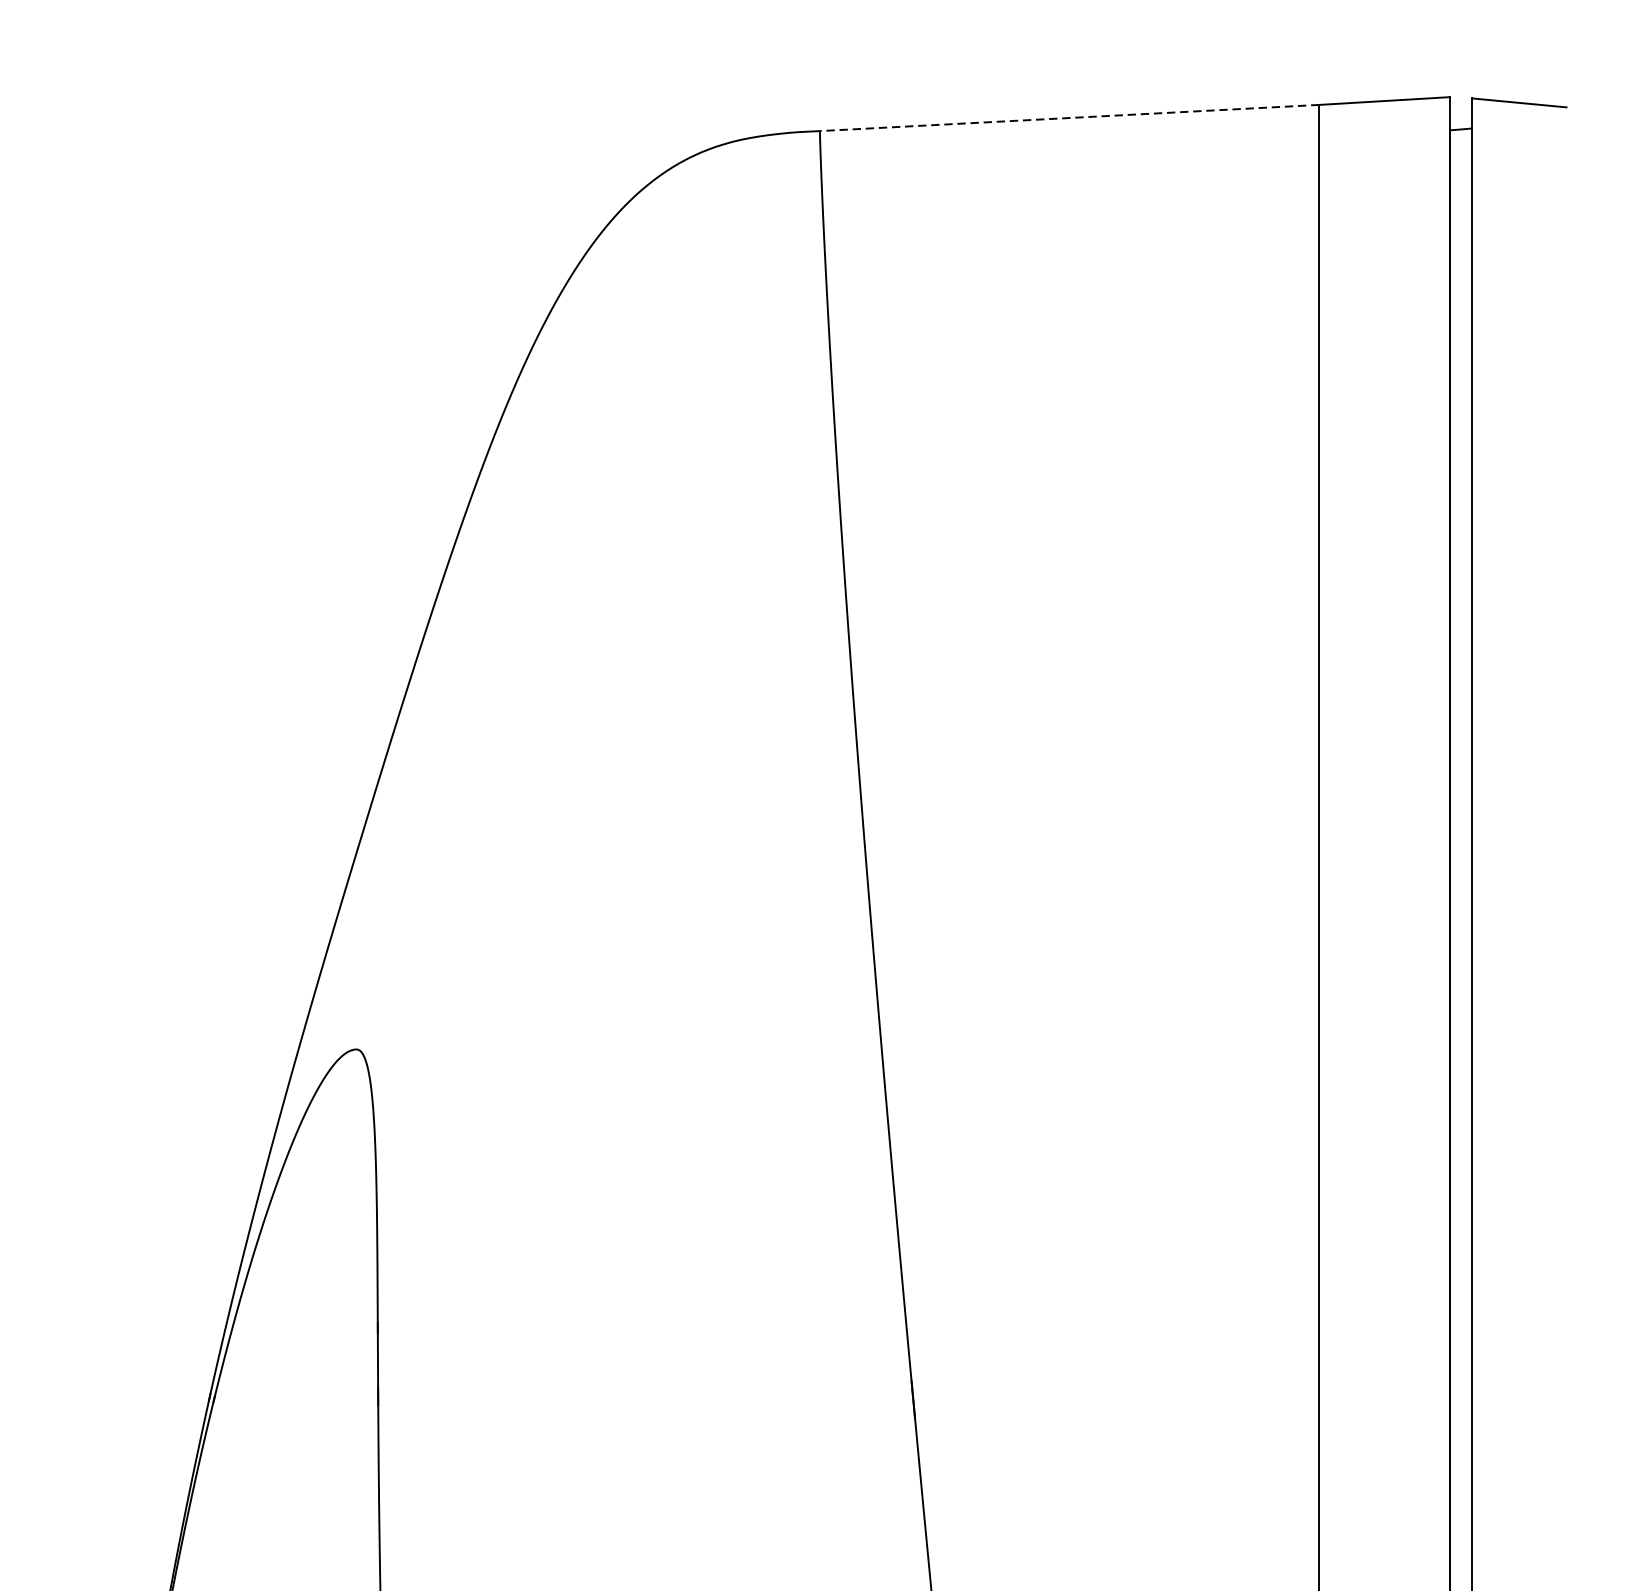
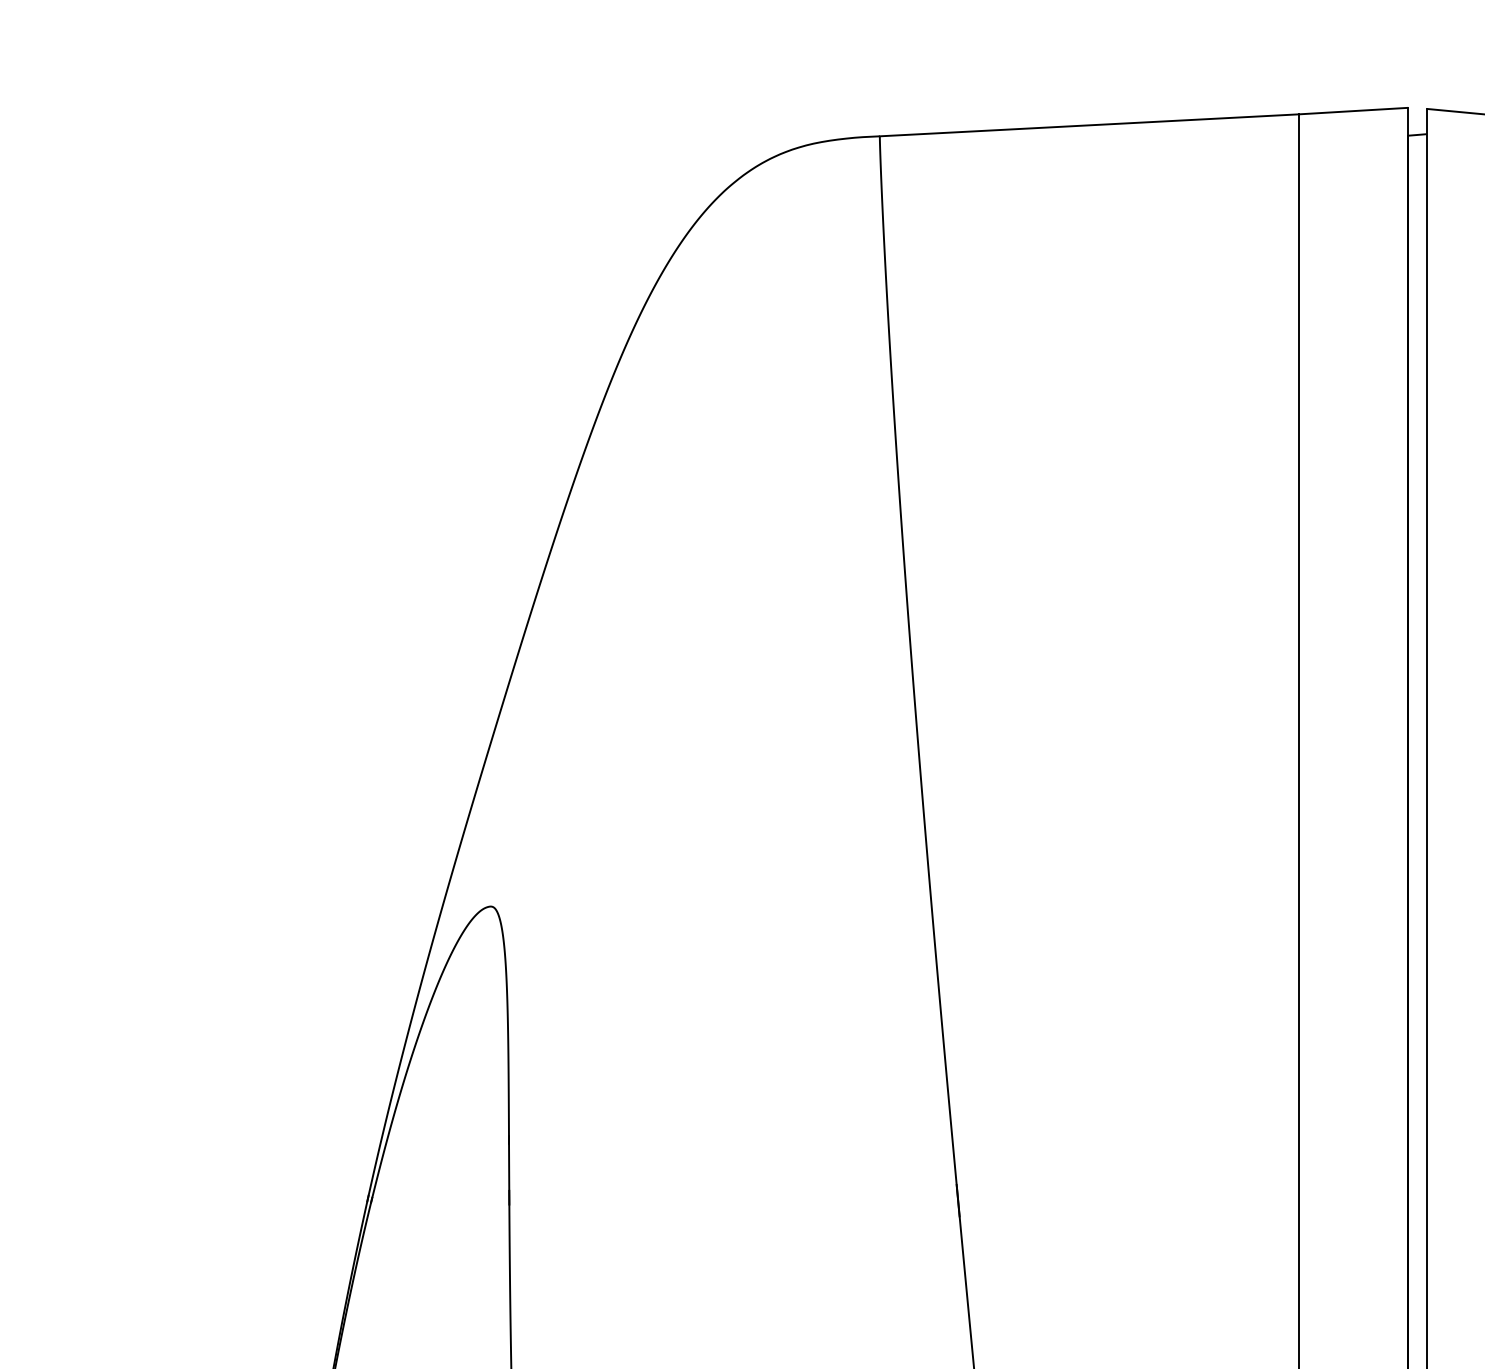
line: (1069, 118) -> (1089, 125), dashed -> solid

